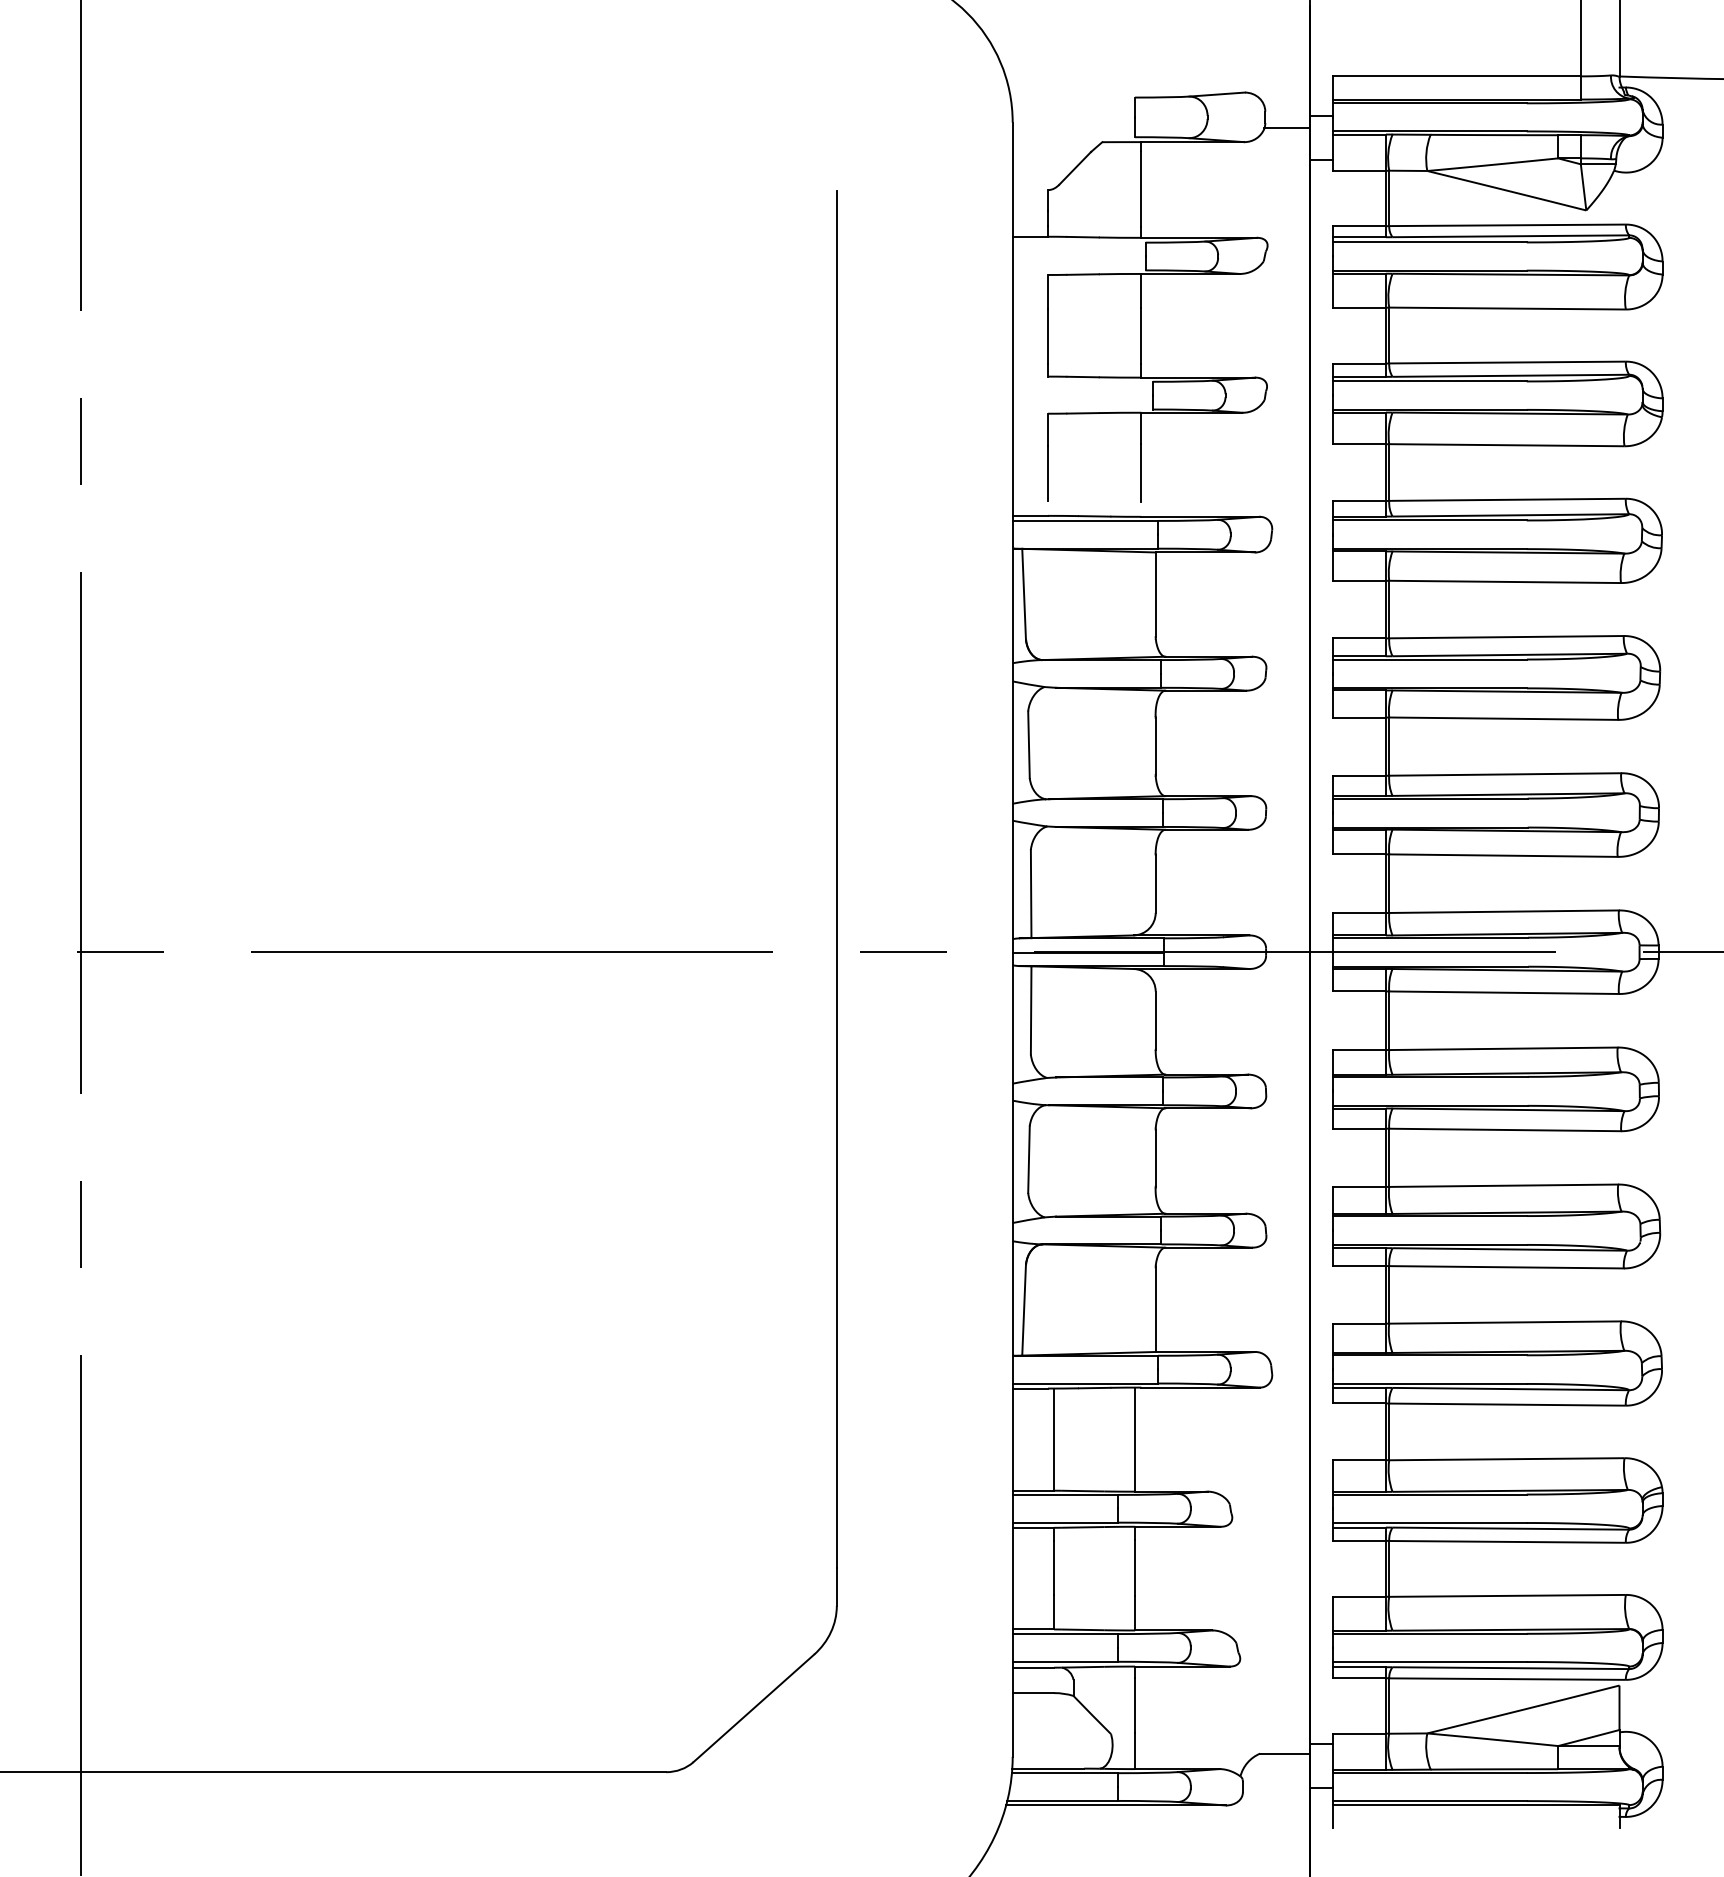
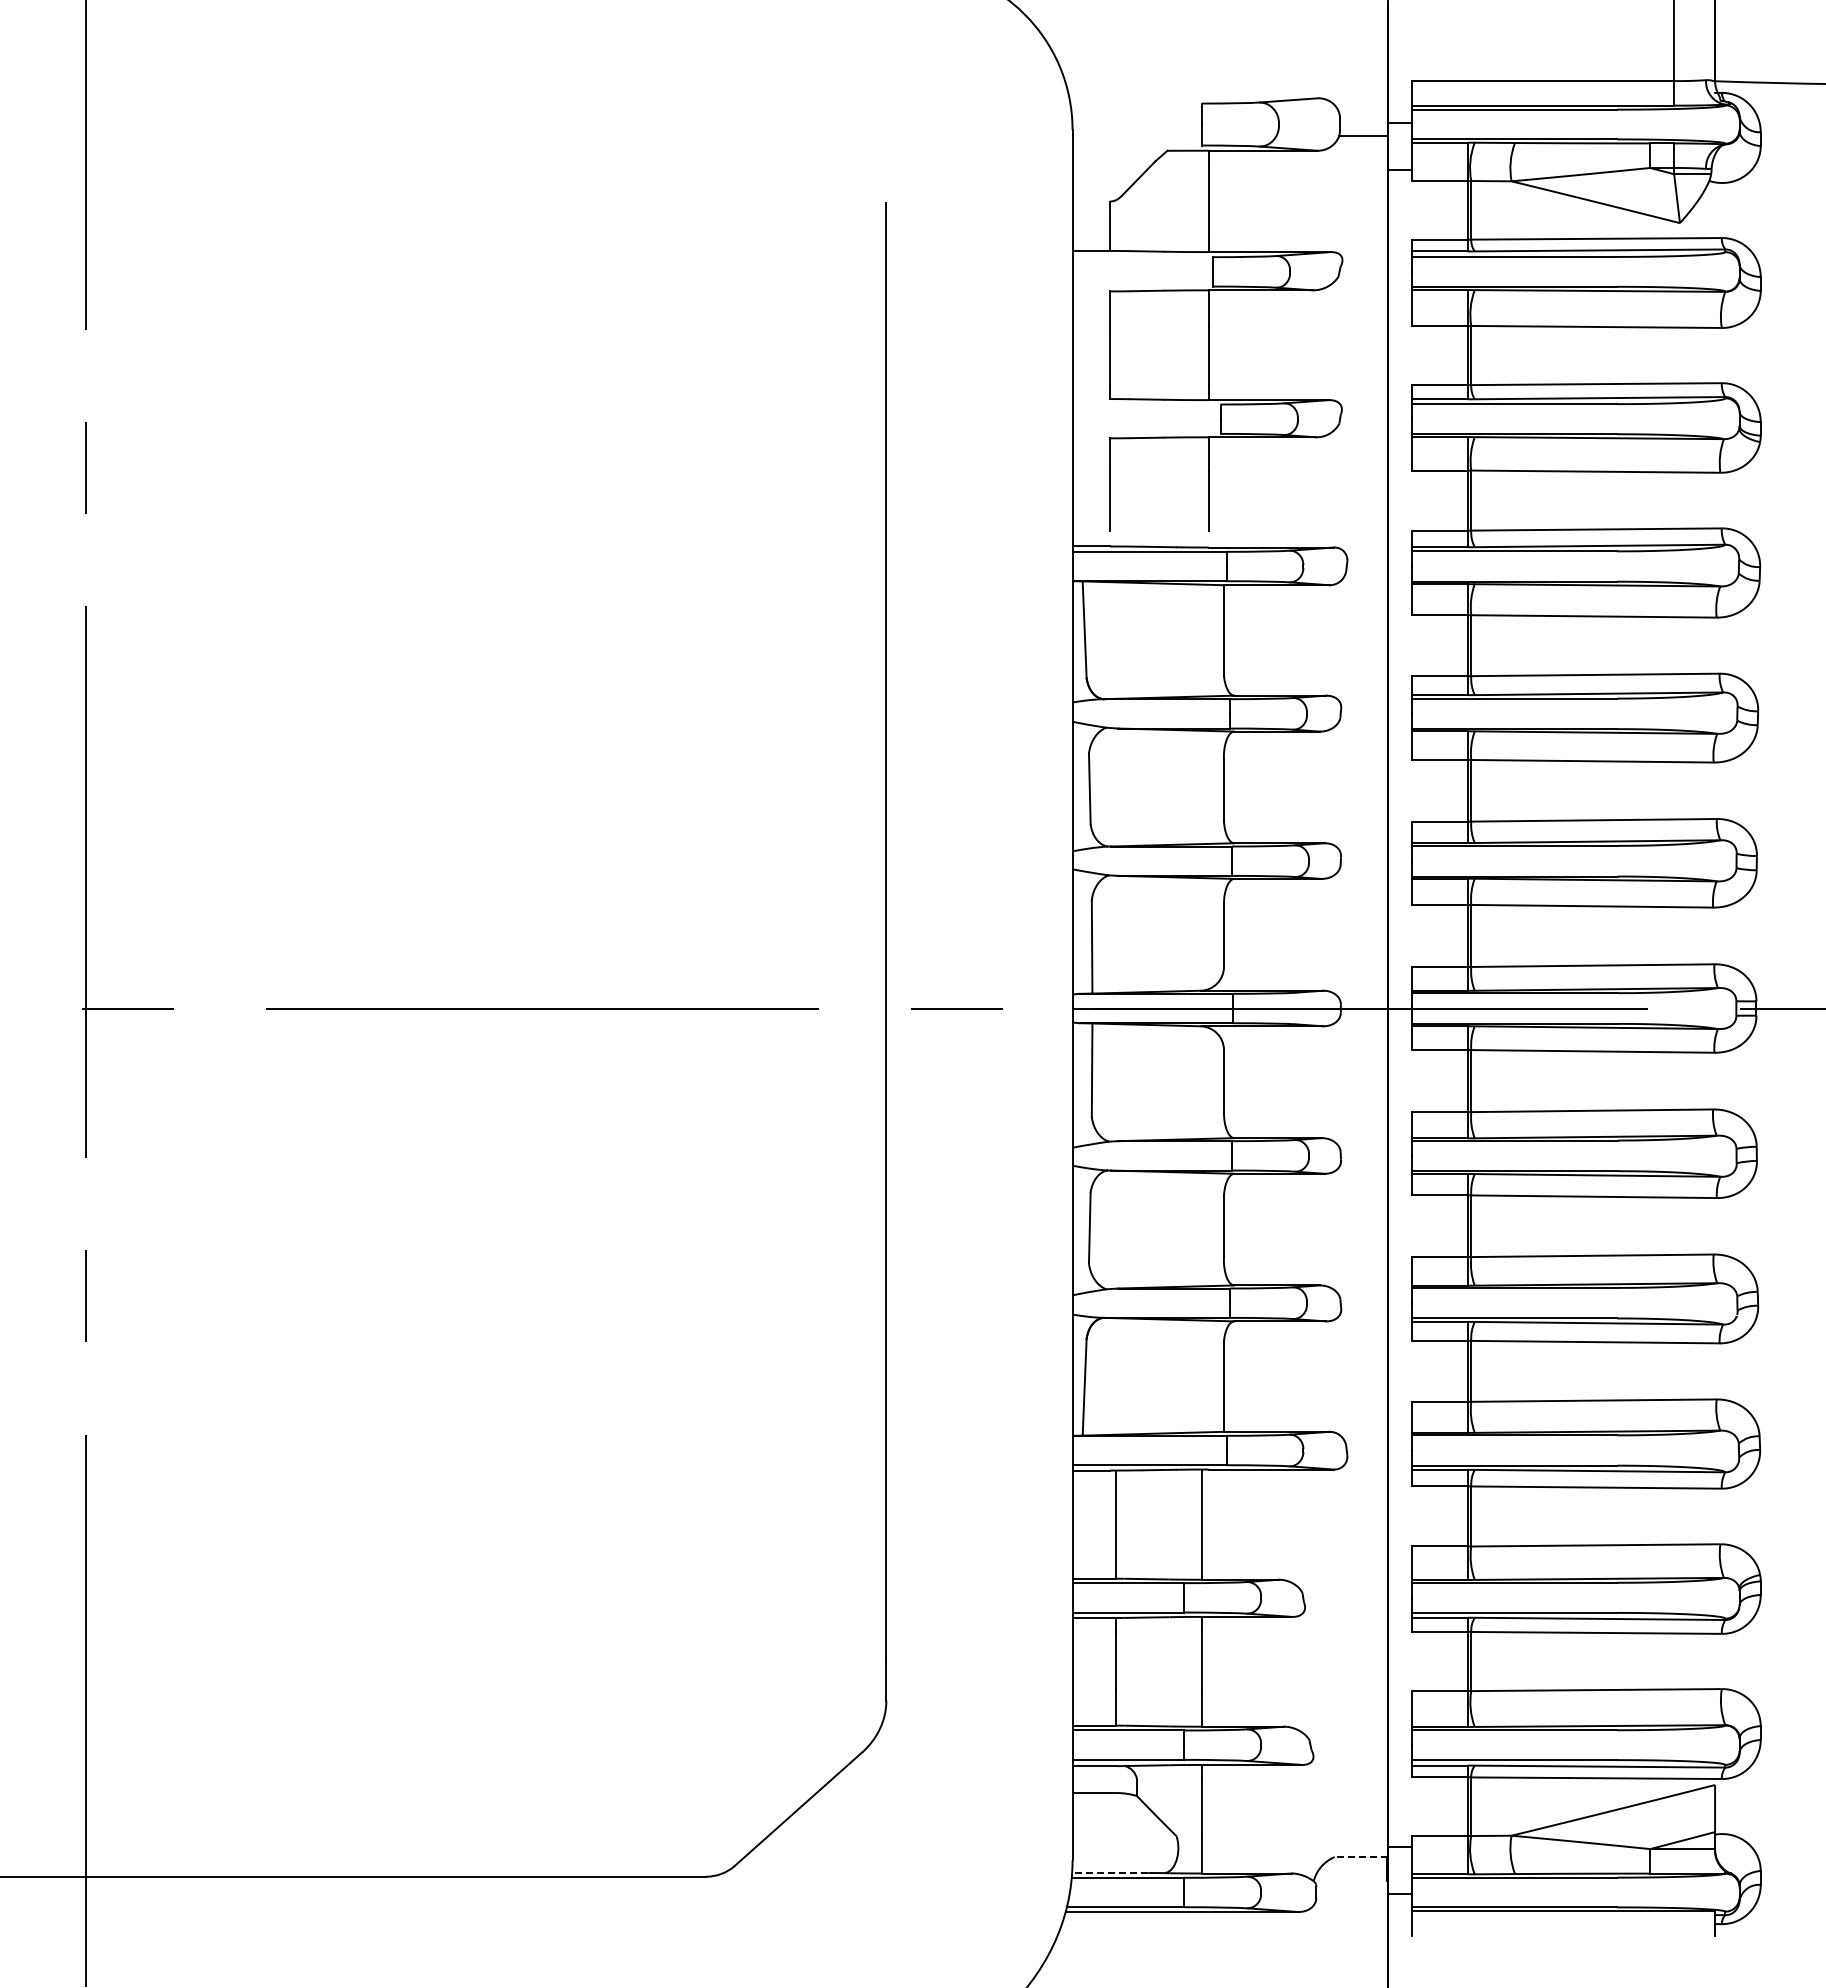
line: (1284, 1753) -> (1360, 1857), solid -> dashed
line: (1047, 1769) -> (1109, 1873), solid -> dashed

